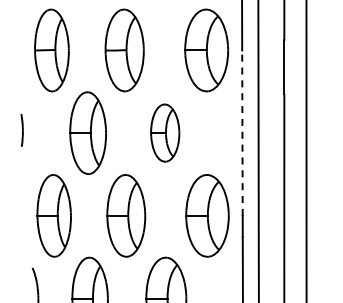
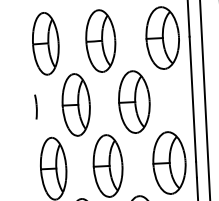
line: (22, 130) -> (36, 107), moved
part: (165, 132) -> (134, 101), size x1.43
line: (242, 133) -> (192, 99), dashed -> solid

